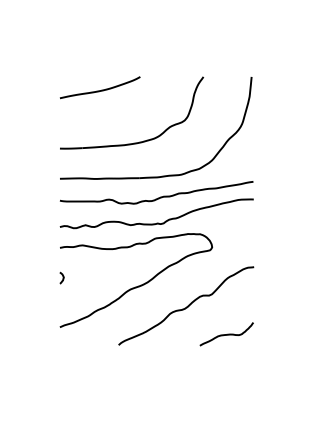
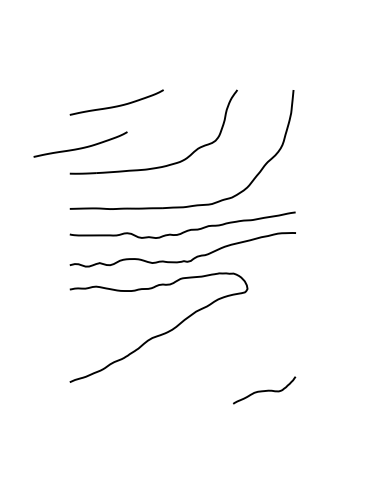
curve: (70, 125) -> (82, 146), added
curve: (62, 277) -> (72, 324), removed
curve: (187, 305) -> (218, 356), removed

